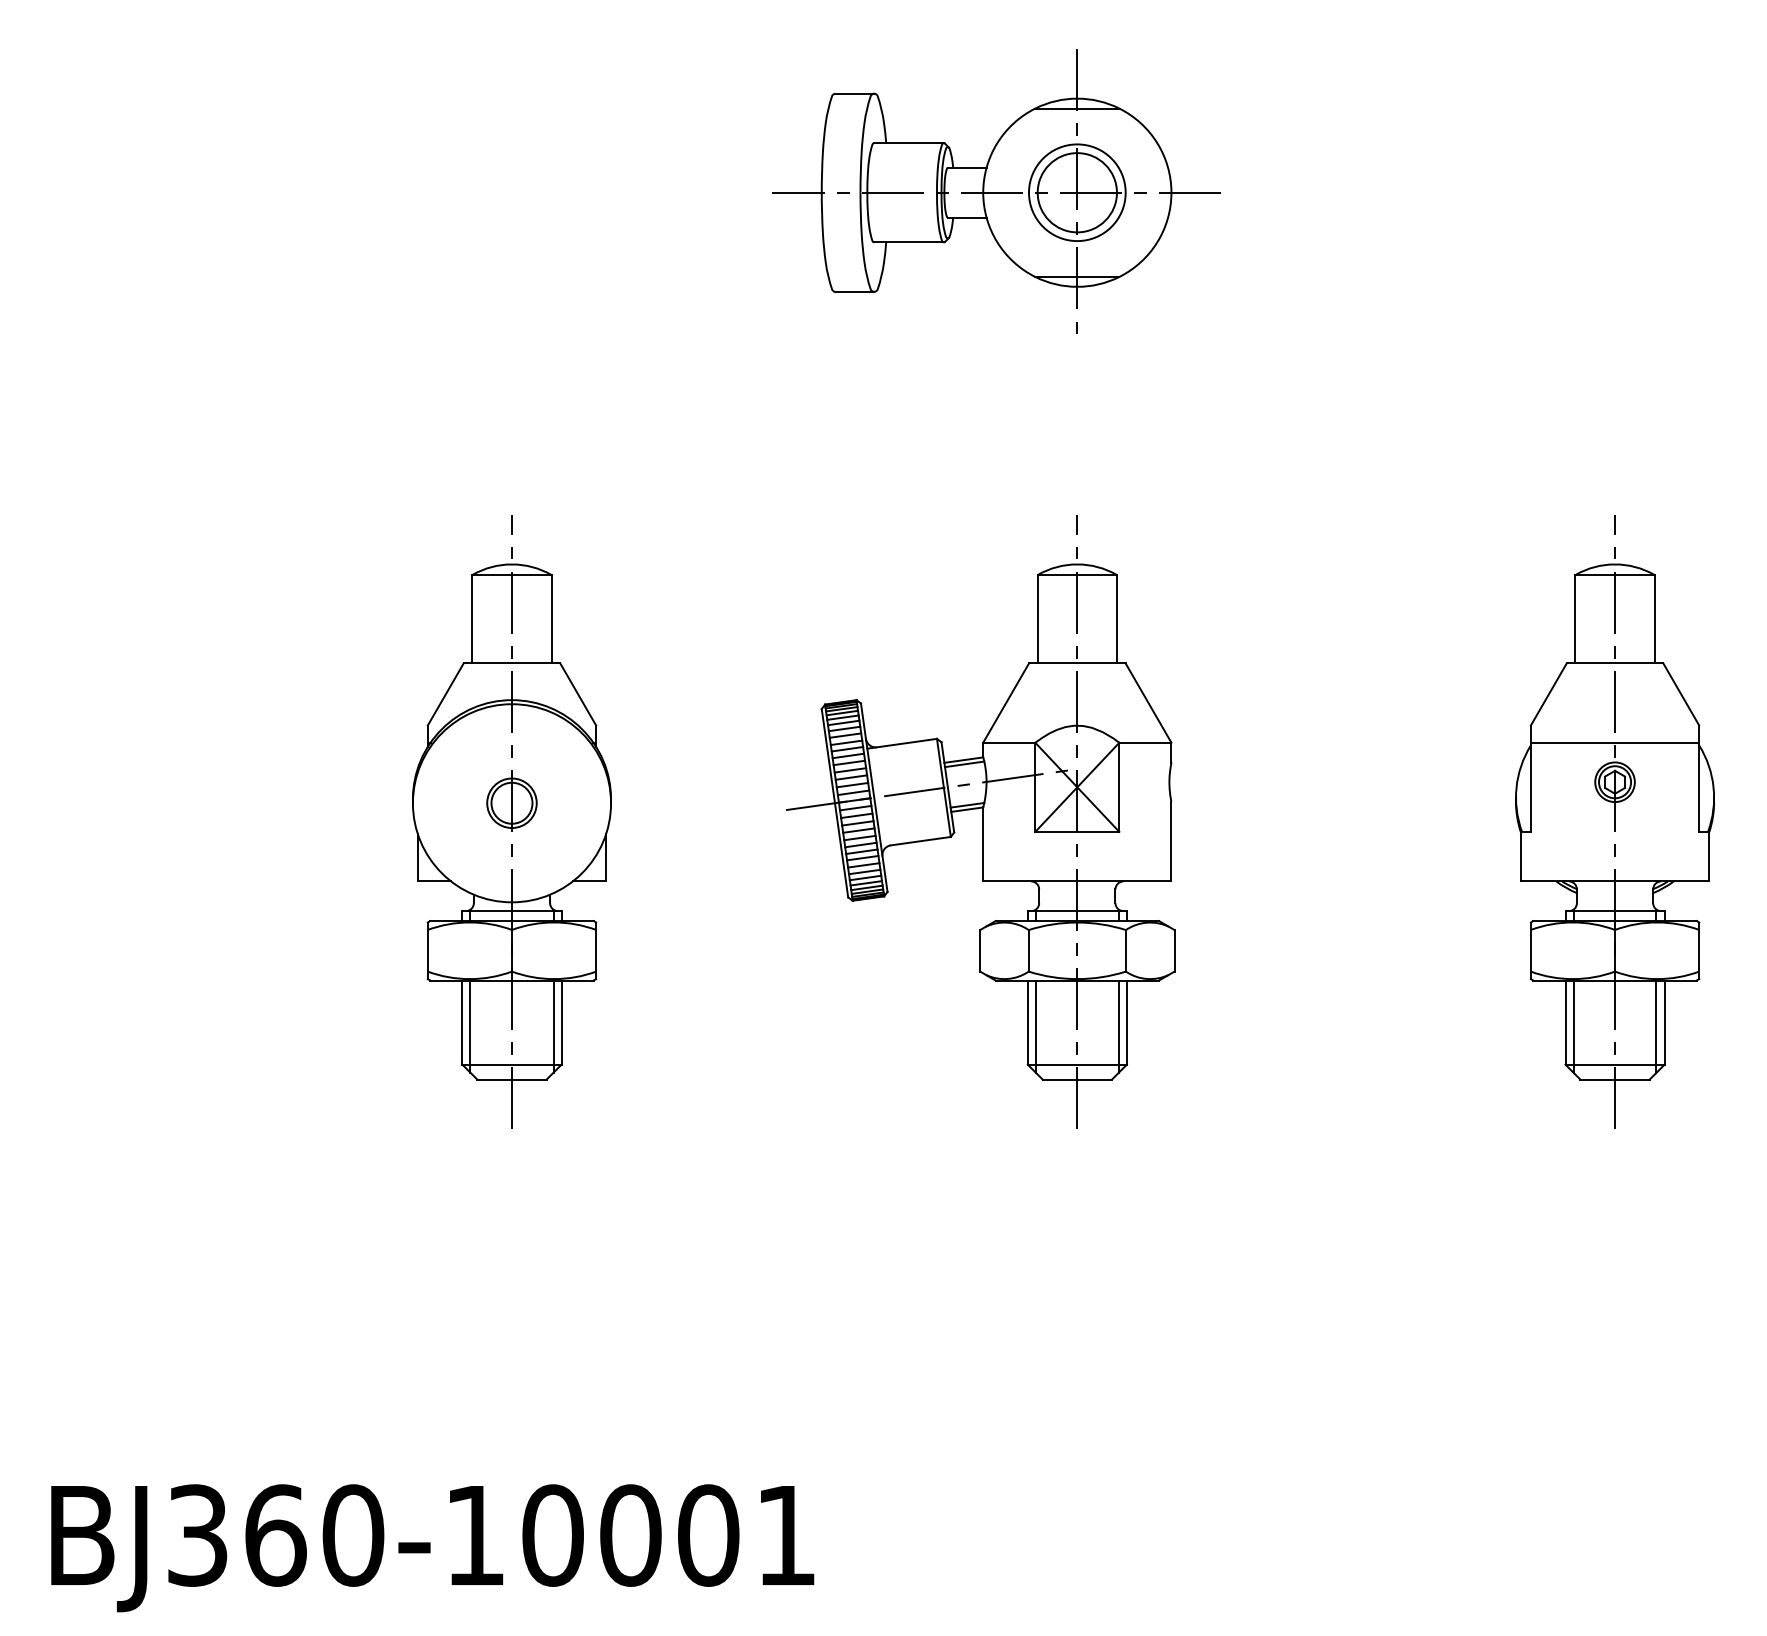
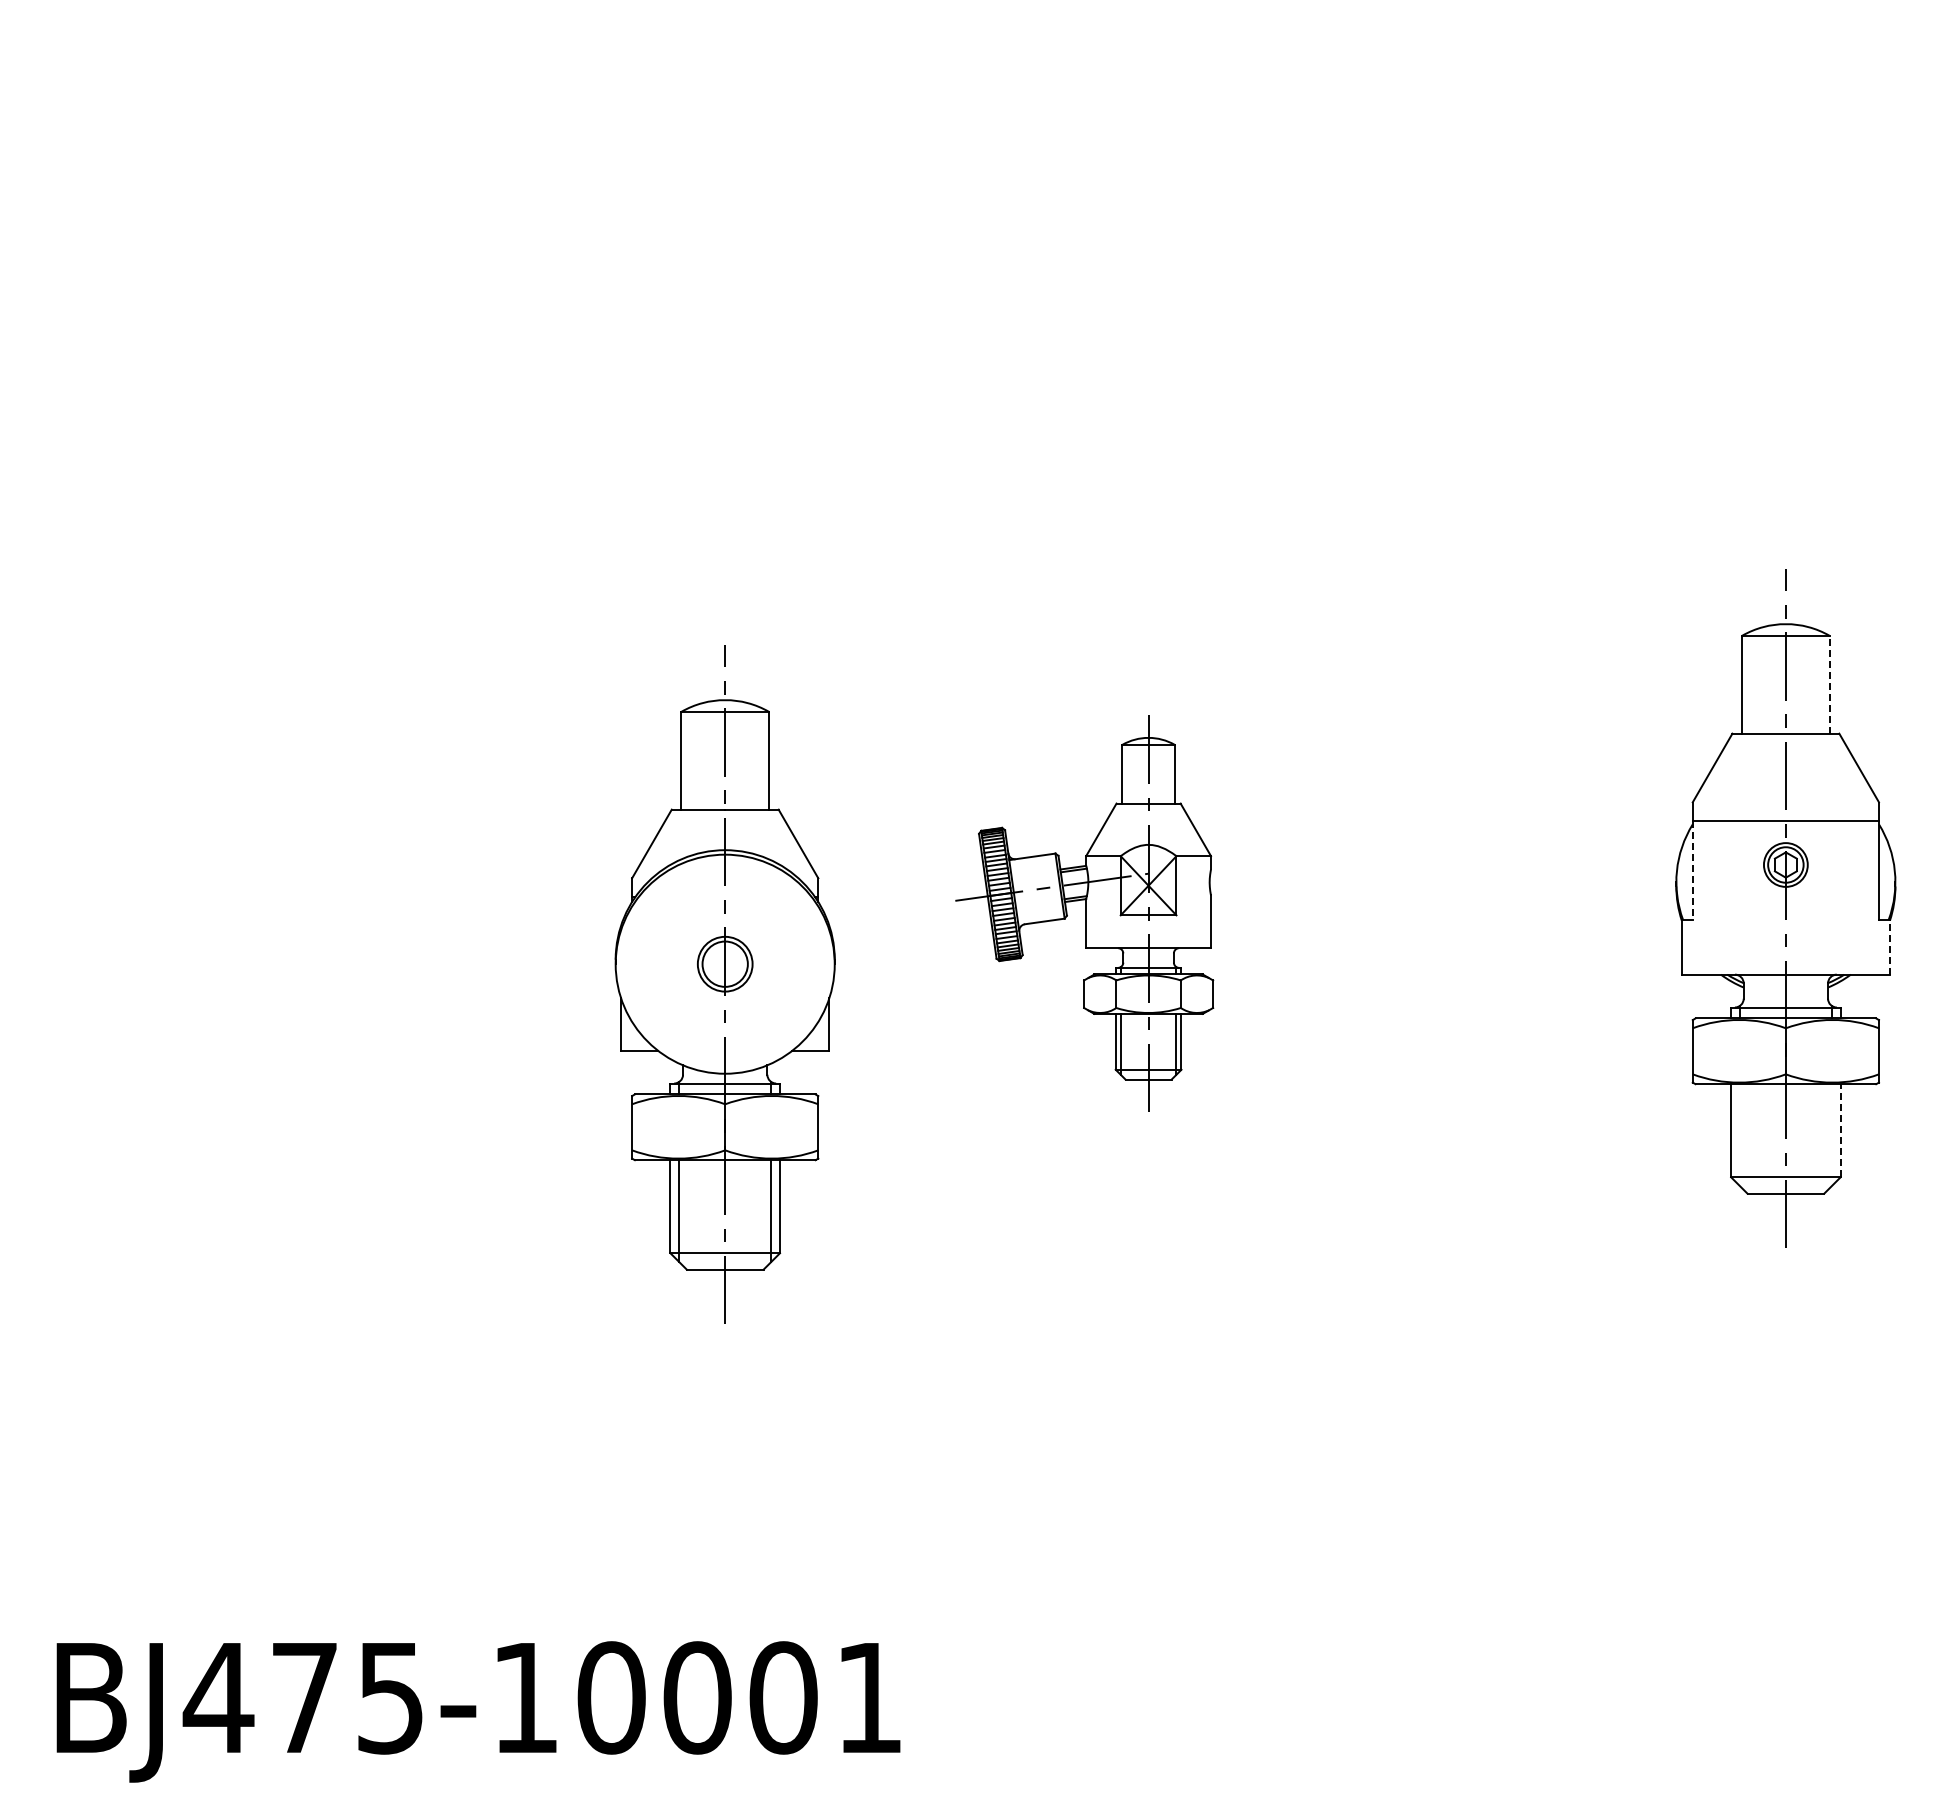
part: (996, 191) -> (1101, 211), removed
line: (1654, 619) -> (1829, 684), solid -> dashed
line: (1530, 788) -> (1692, 871), solid -> dashed
part: (511, 821) -> (724, 984), moved
part: (980, 821) -> (1084, 908), size x0.6
line: (1708, 855) -> (1889, 946), solid -> dashed
line: (1664, 1022) -> (1840, 1130), solid -> dashed
line: (1573, 1026) -> (1739, 1135), removed
line: (1656, 1026) -> (1831, 1135), removed
text: (274, 1535) -> (303, 1697), BJ360-10001 -> BJ475-10001

